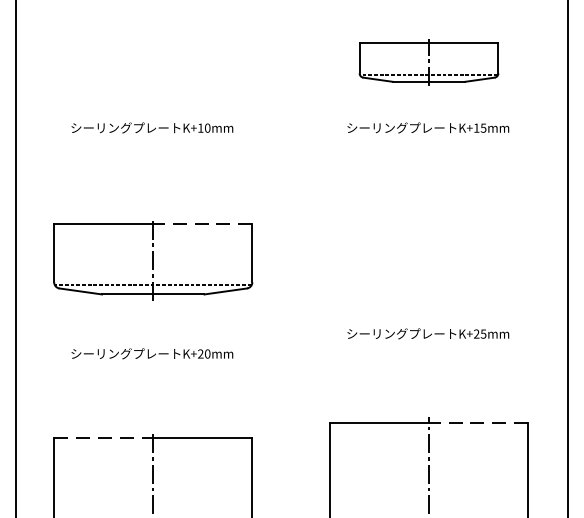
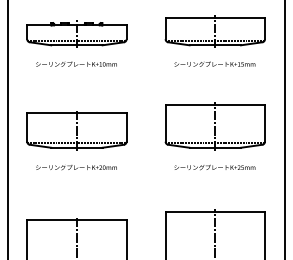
part: (427, 62) -> (214, 31), size x1.43
part: (152, 66) -> (76, 33), added
line: (202, 224) -> (101, 112), dashed -> solid
part: (427, 252) -> (214, 126), added
text: (152, 353) -> (76, 167), moved
line: (479, 423) -> (240, 212), dashed -> solid
line: (104, 437) -> (52, 219), dashed -> solid

